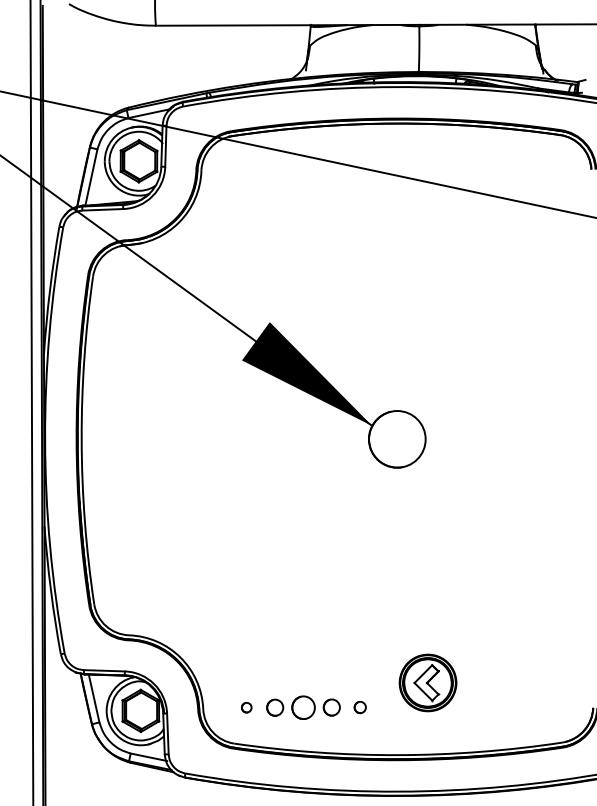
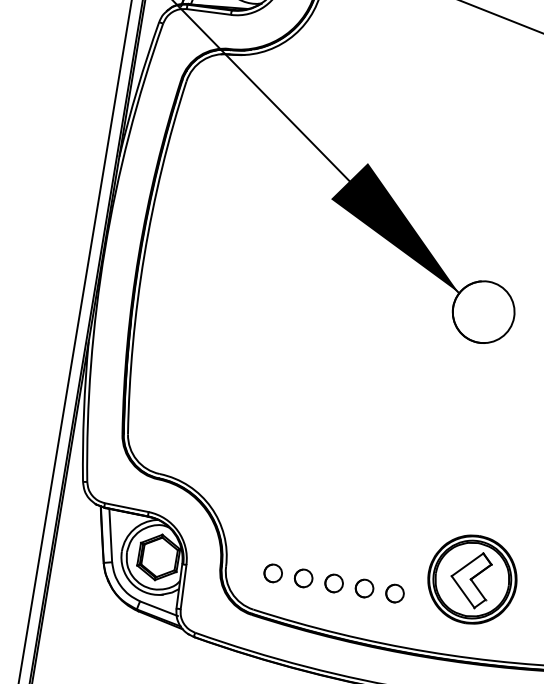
part: (427, 682) -> (471, 578), size x1.43
circle: (246, 707) -> (272, 572), size x1.67
circle: (303, 707) -> (334, 583), size x0.71
circle: (360, 707) -> (395, 593), size x1.43

